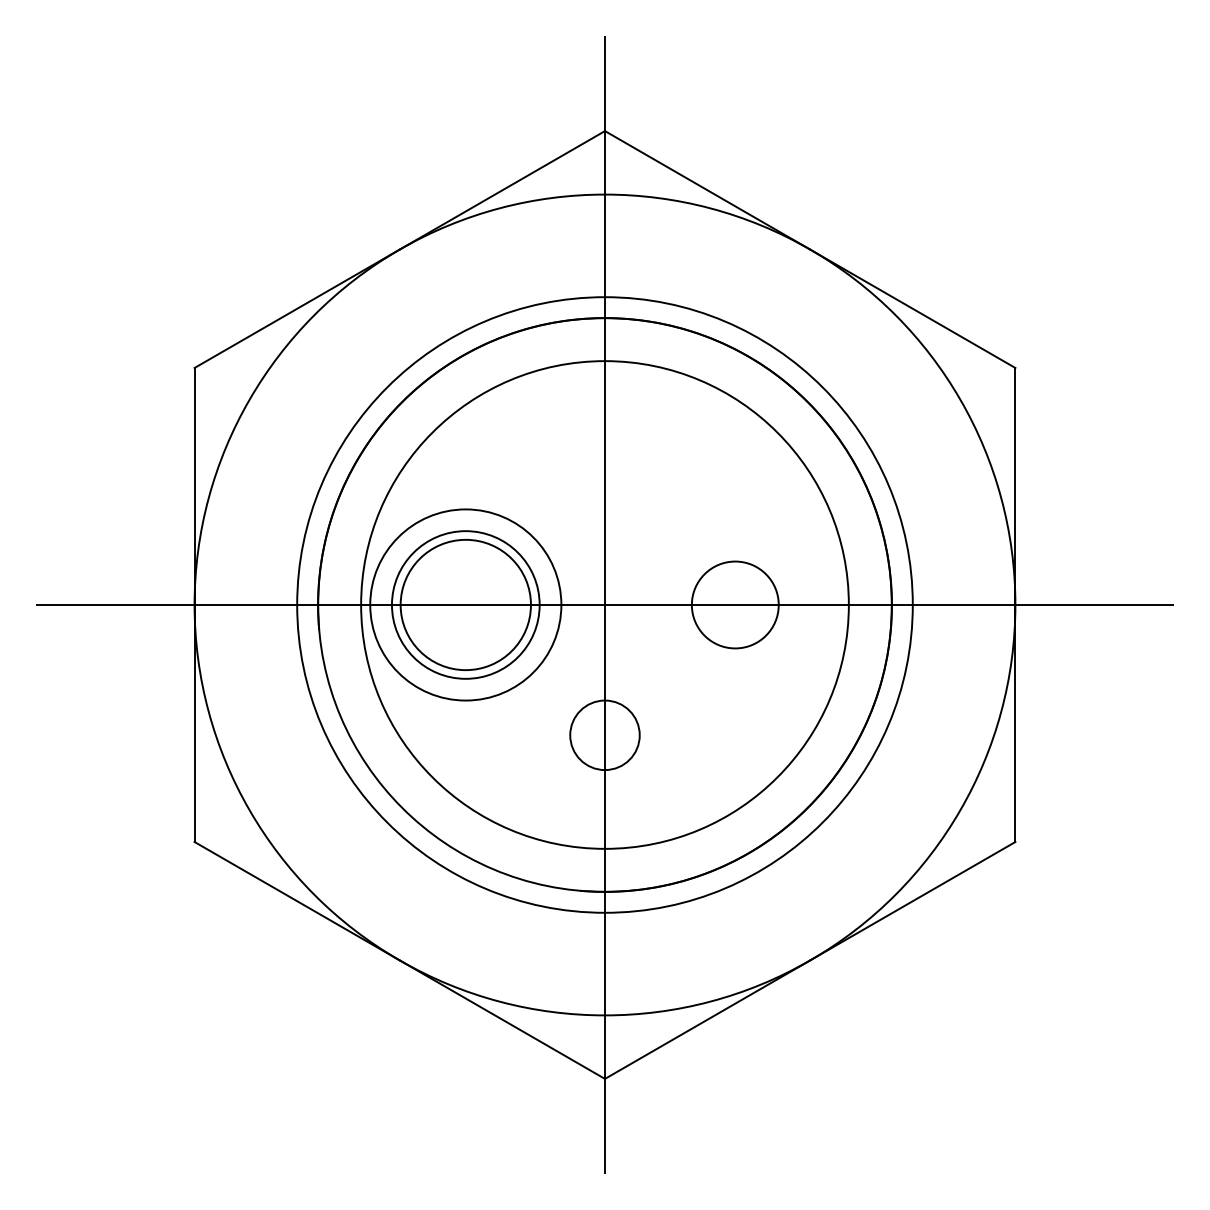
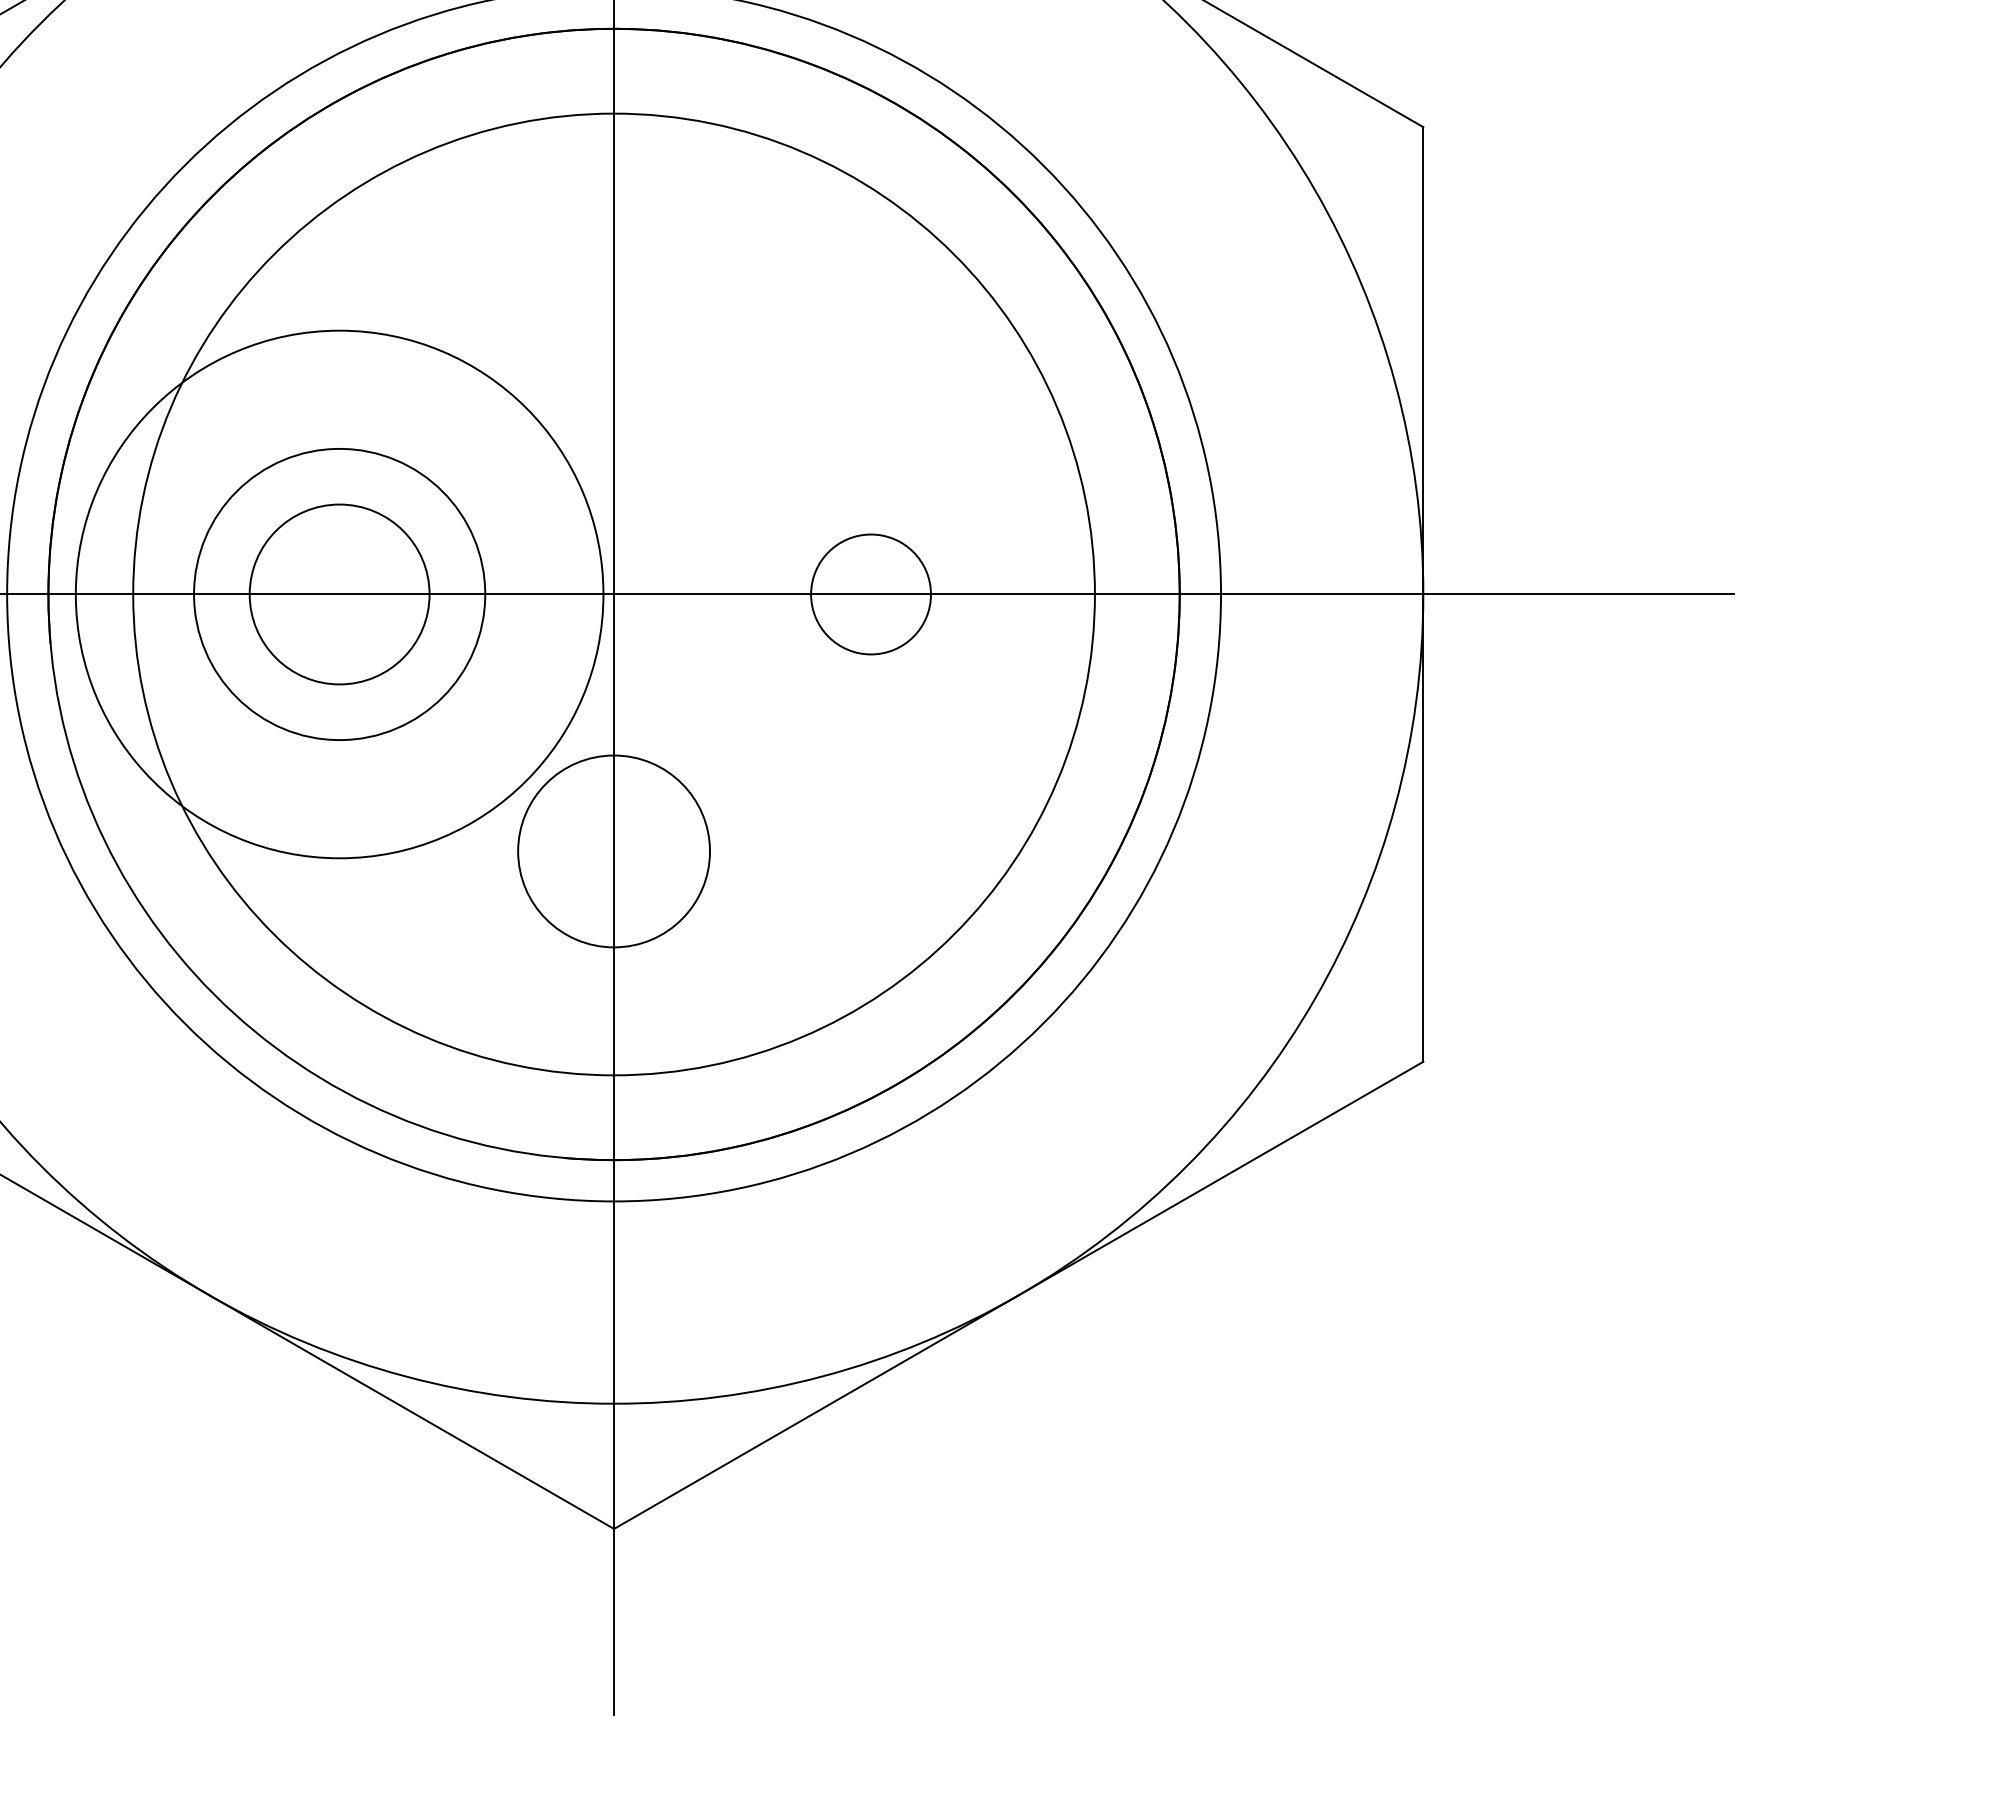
circle: (465, 604) -> (339, 593), size x0.7
circle: (465, 604) -> (339, 593), size x1.4
circle: (734, 604) -> (869, 593), size x0.7
circle: (604, 735) -> (613, 851), size x1.4

